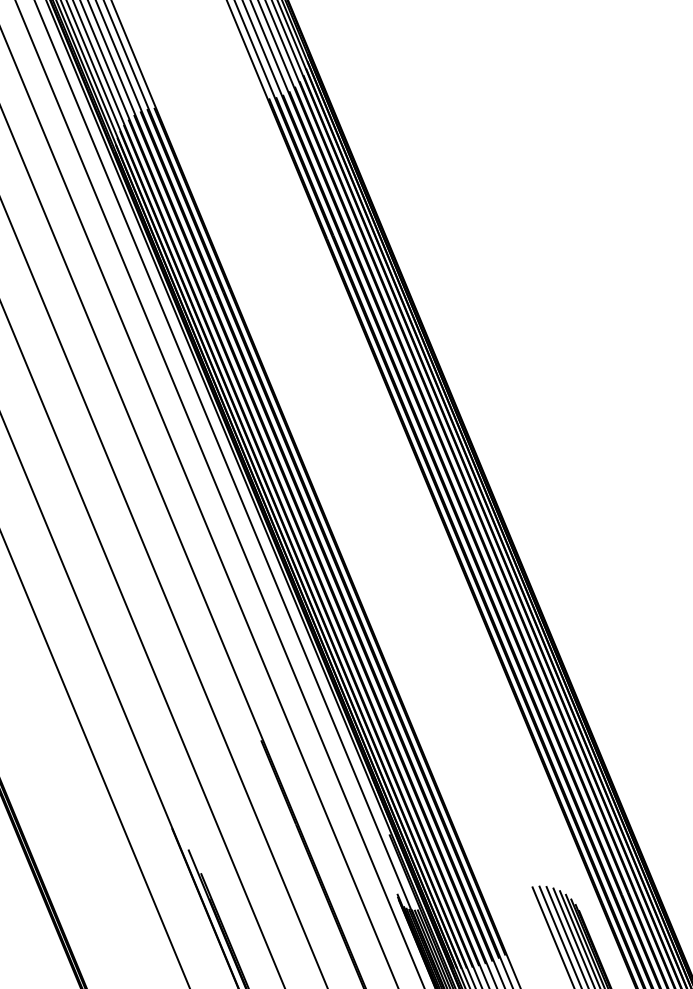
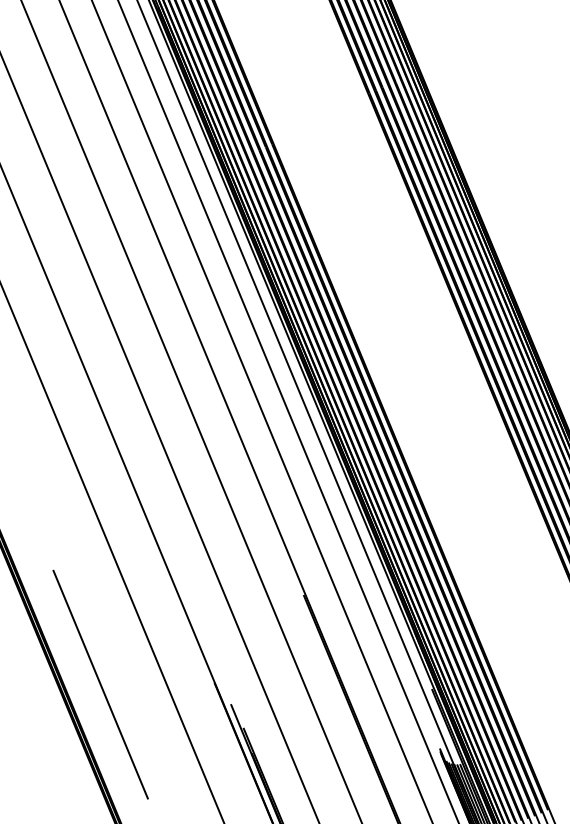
line: (57, 829) -> (100, 684), added

